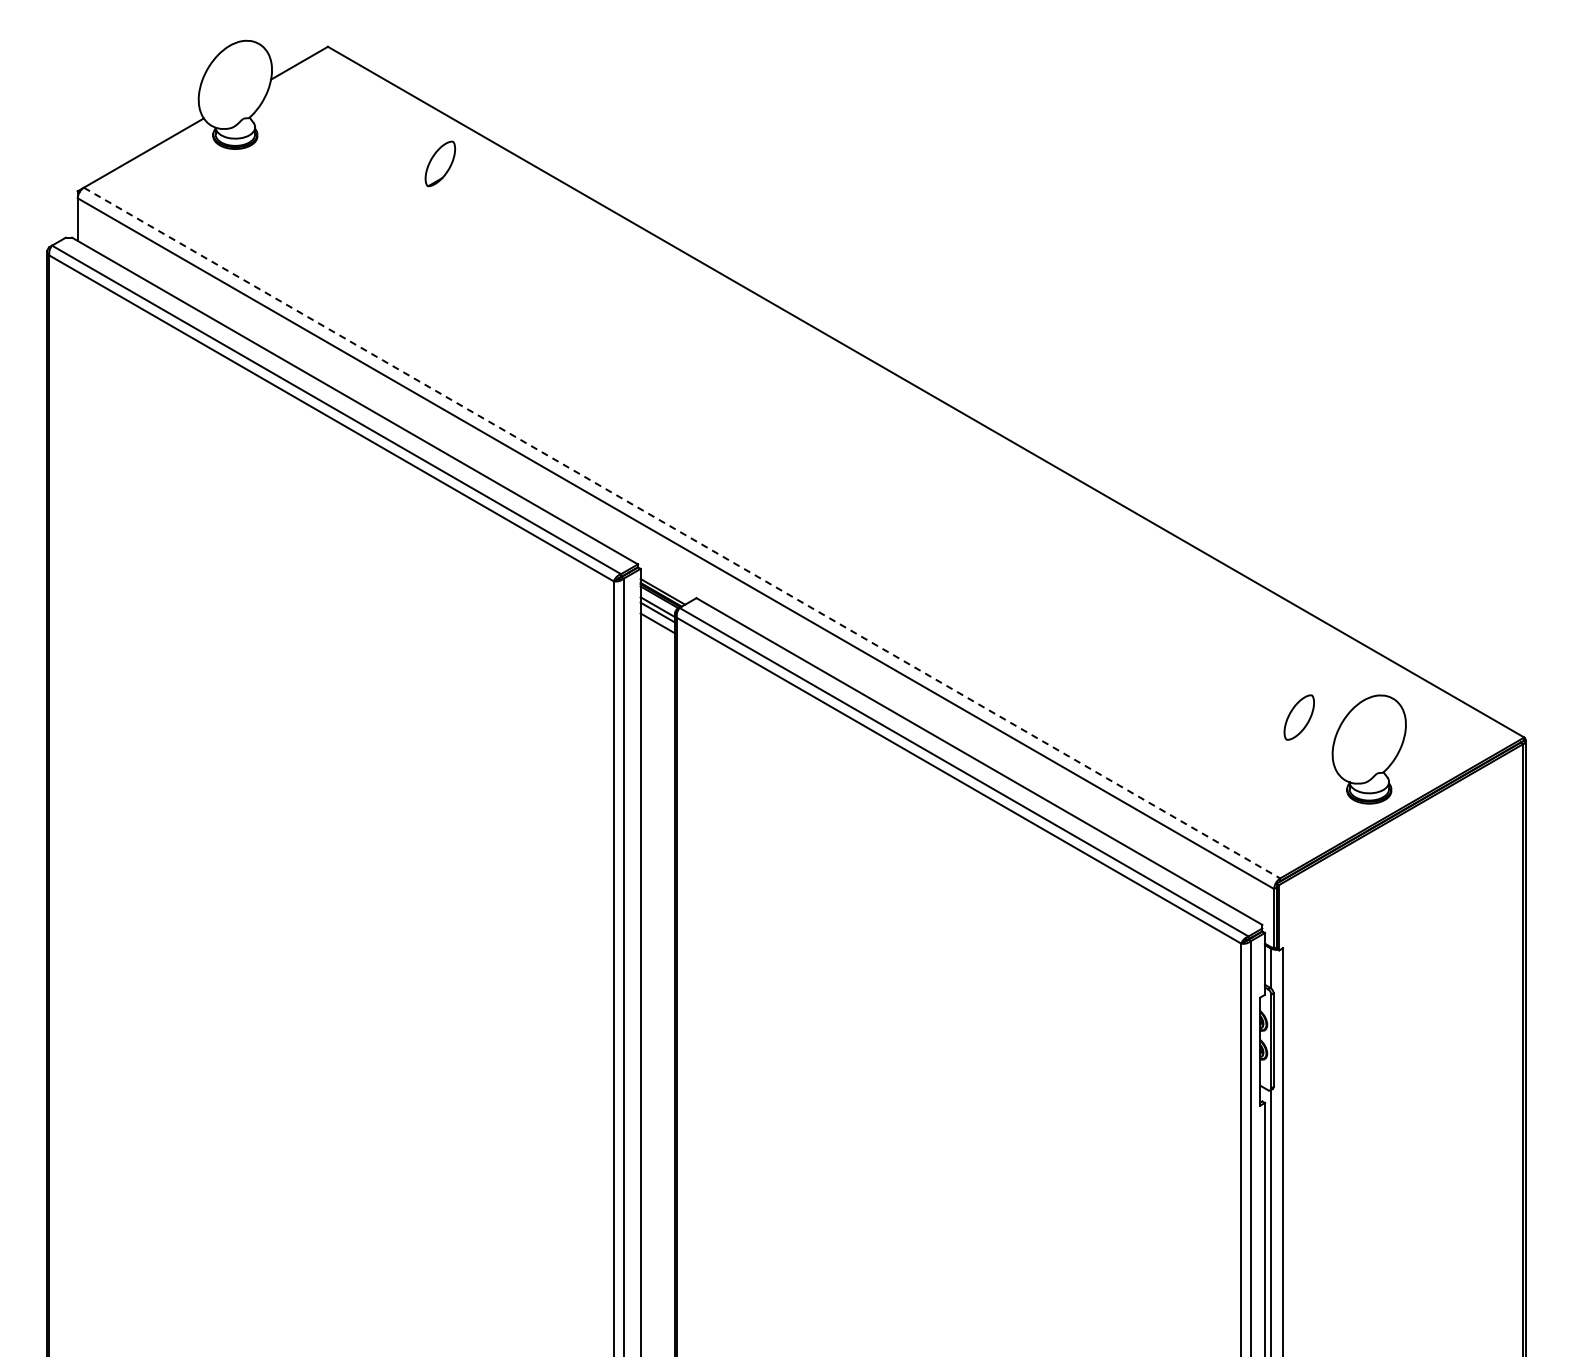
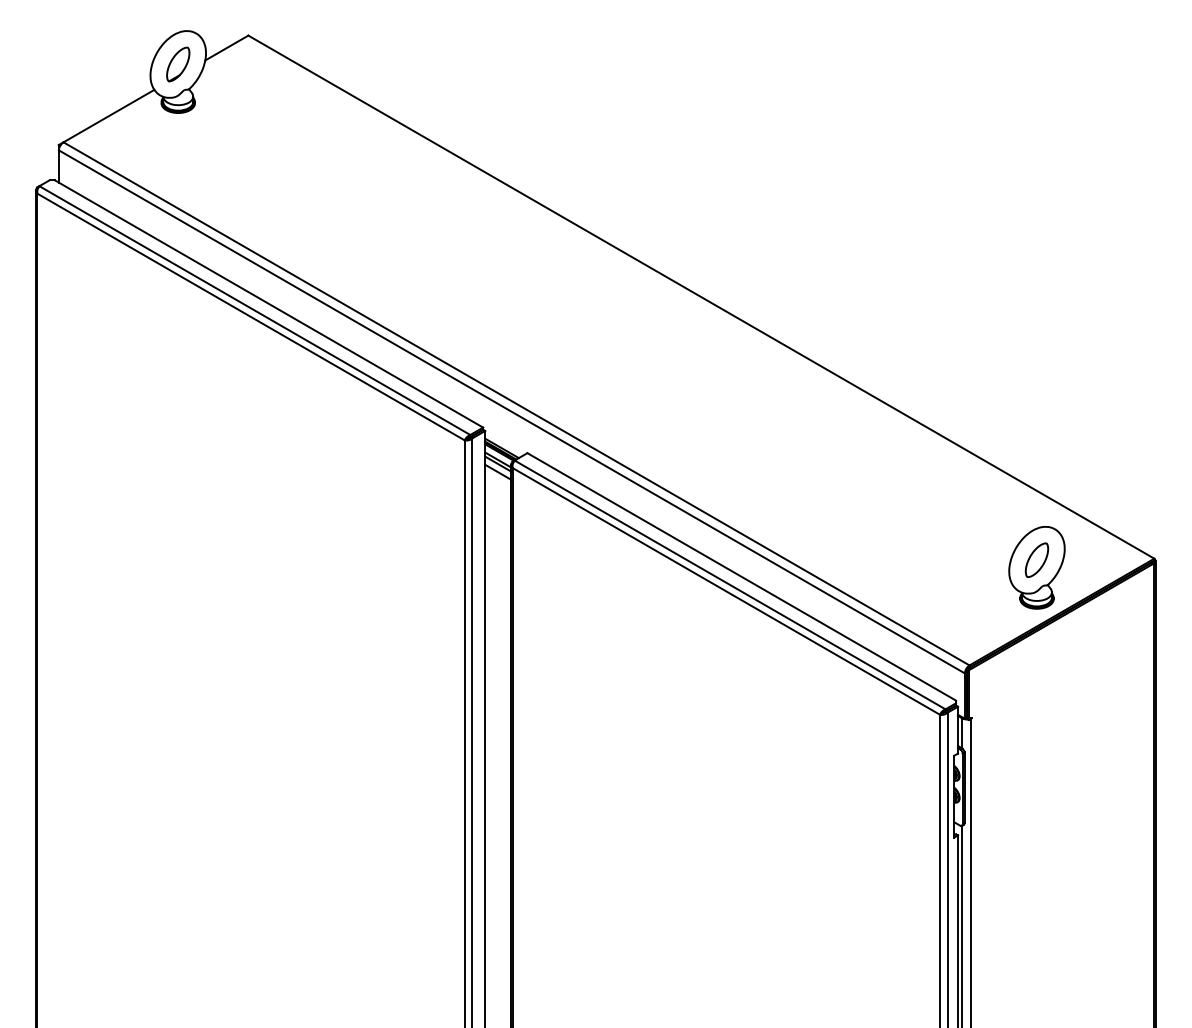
part: (440, 163) -> (178, 64), moved
line: (682, 533) -> (516, 404), dashed -> solid
part: (1298, 717) -> (1036, 560), moved

